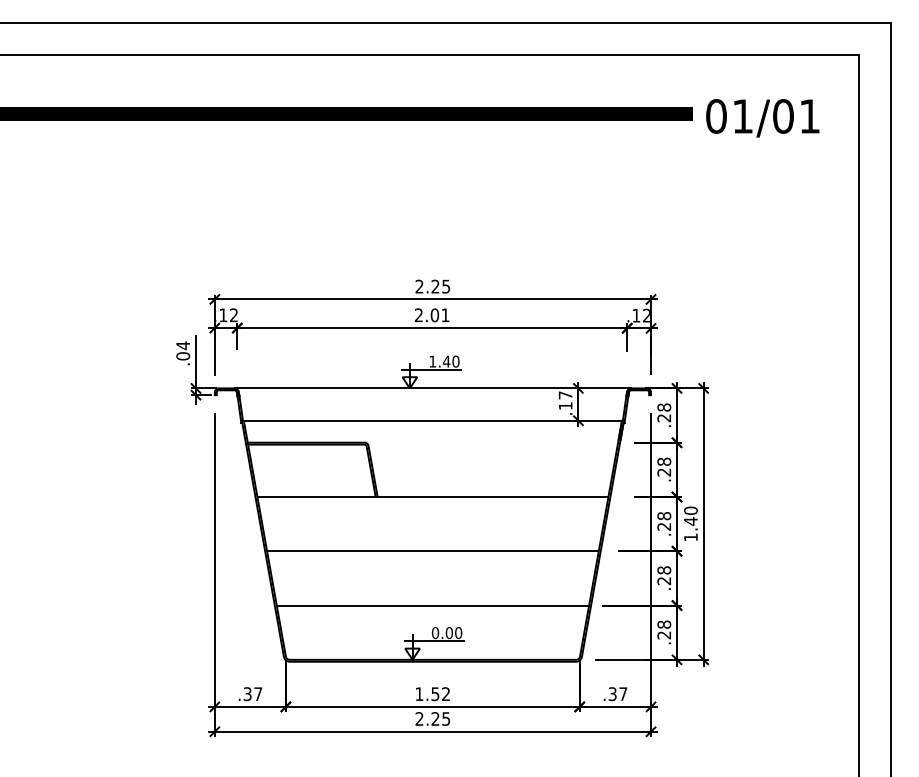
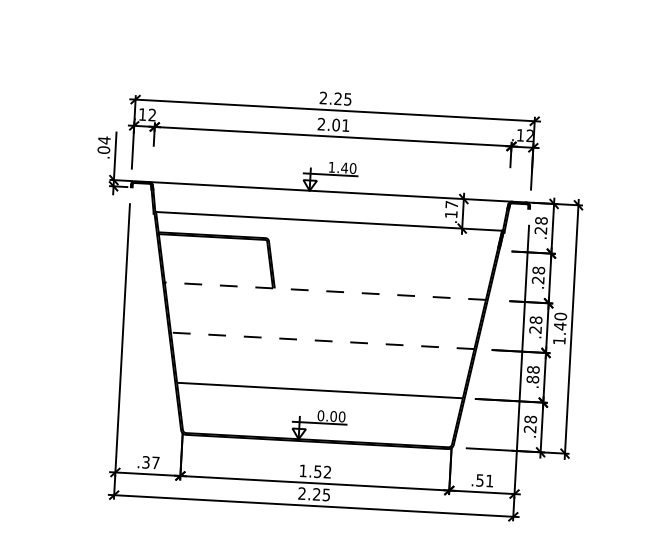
line: (432, 496) -> (324, 290), solid -> dashed
line: (432, 551) -> (322, 341), solid -> dashed
text: (664, 580) -> (533, 379), .28 -> .88
text: (618, 693) -> (485, 480), .37 -> .51

